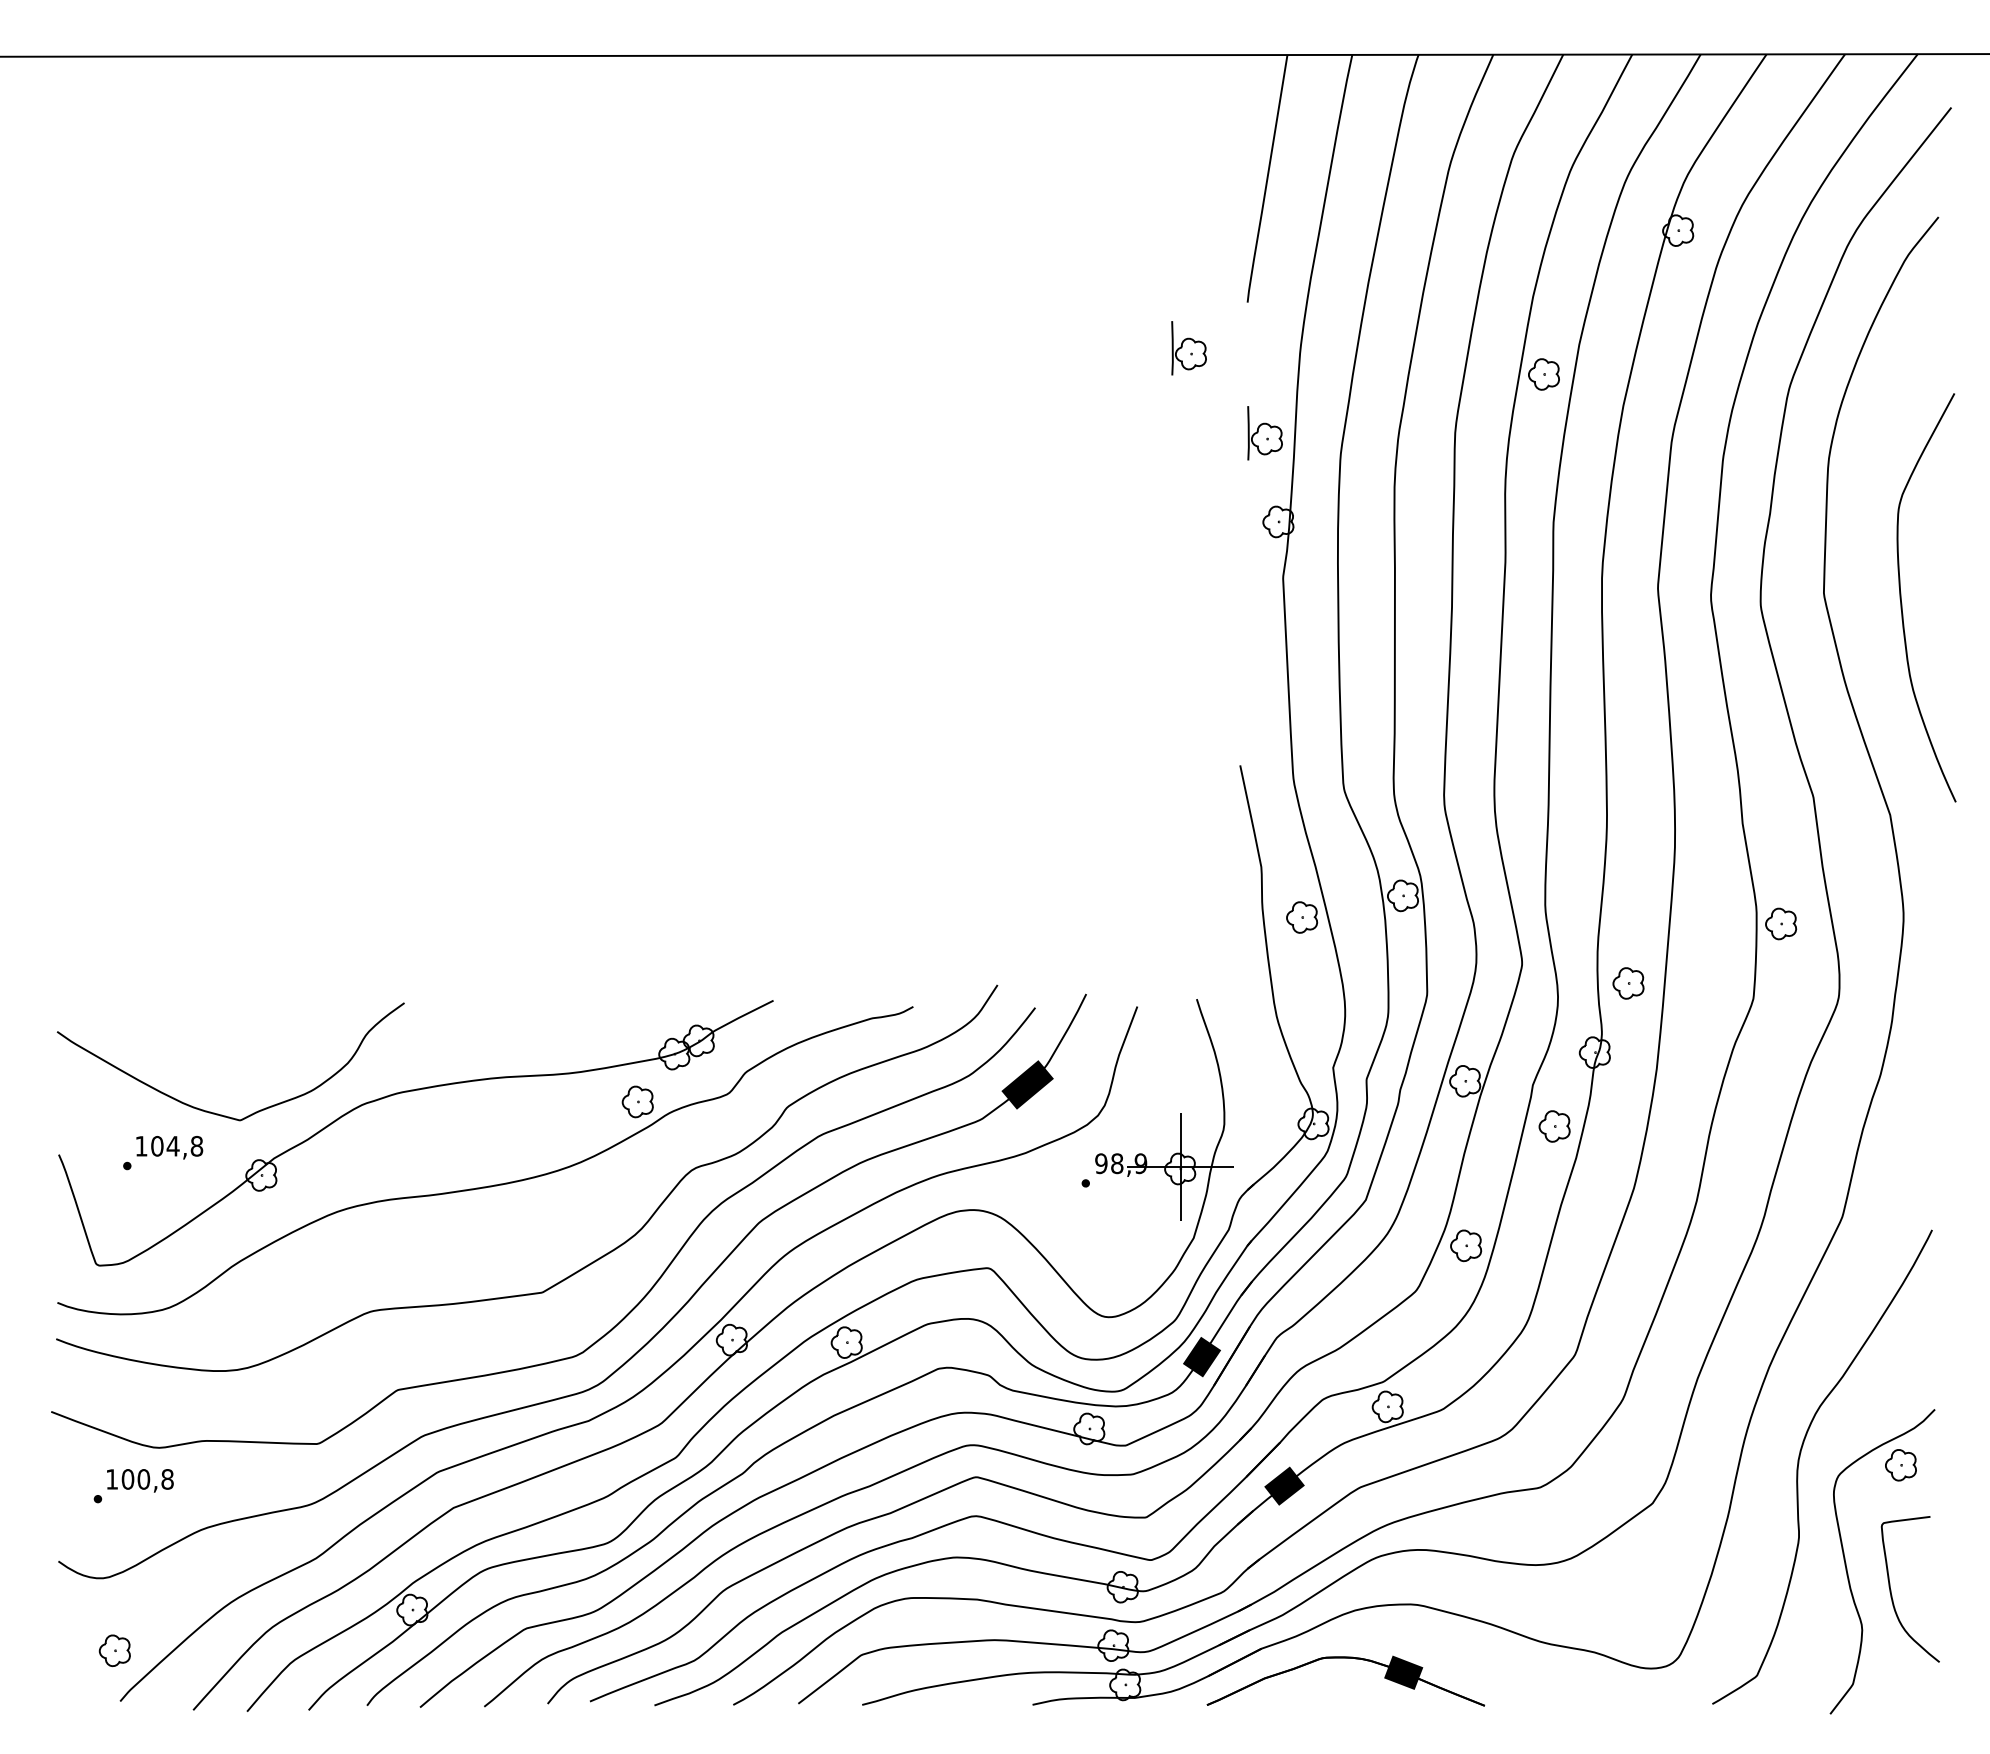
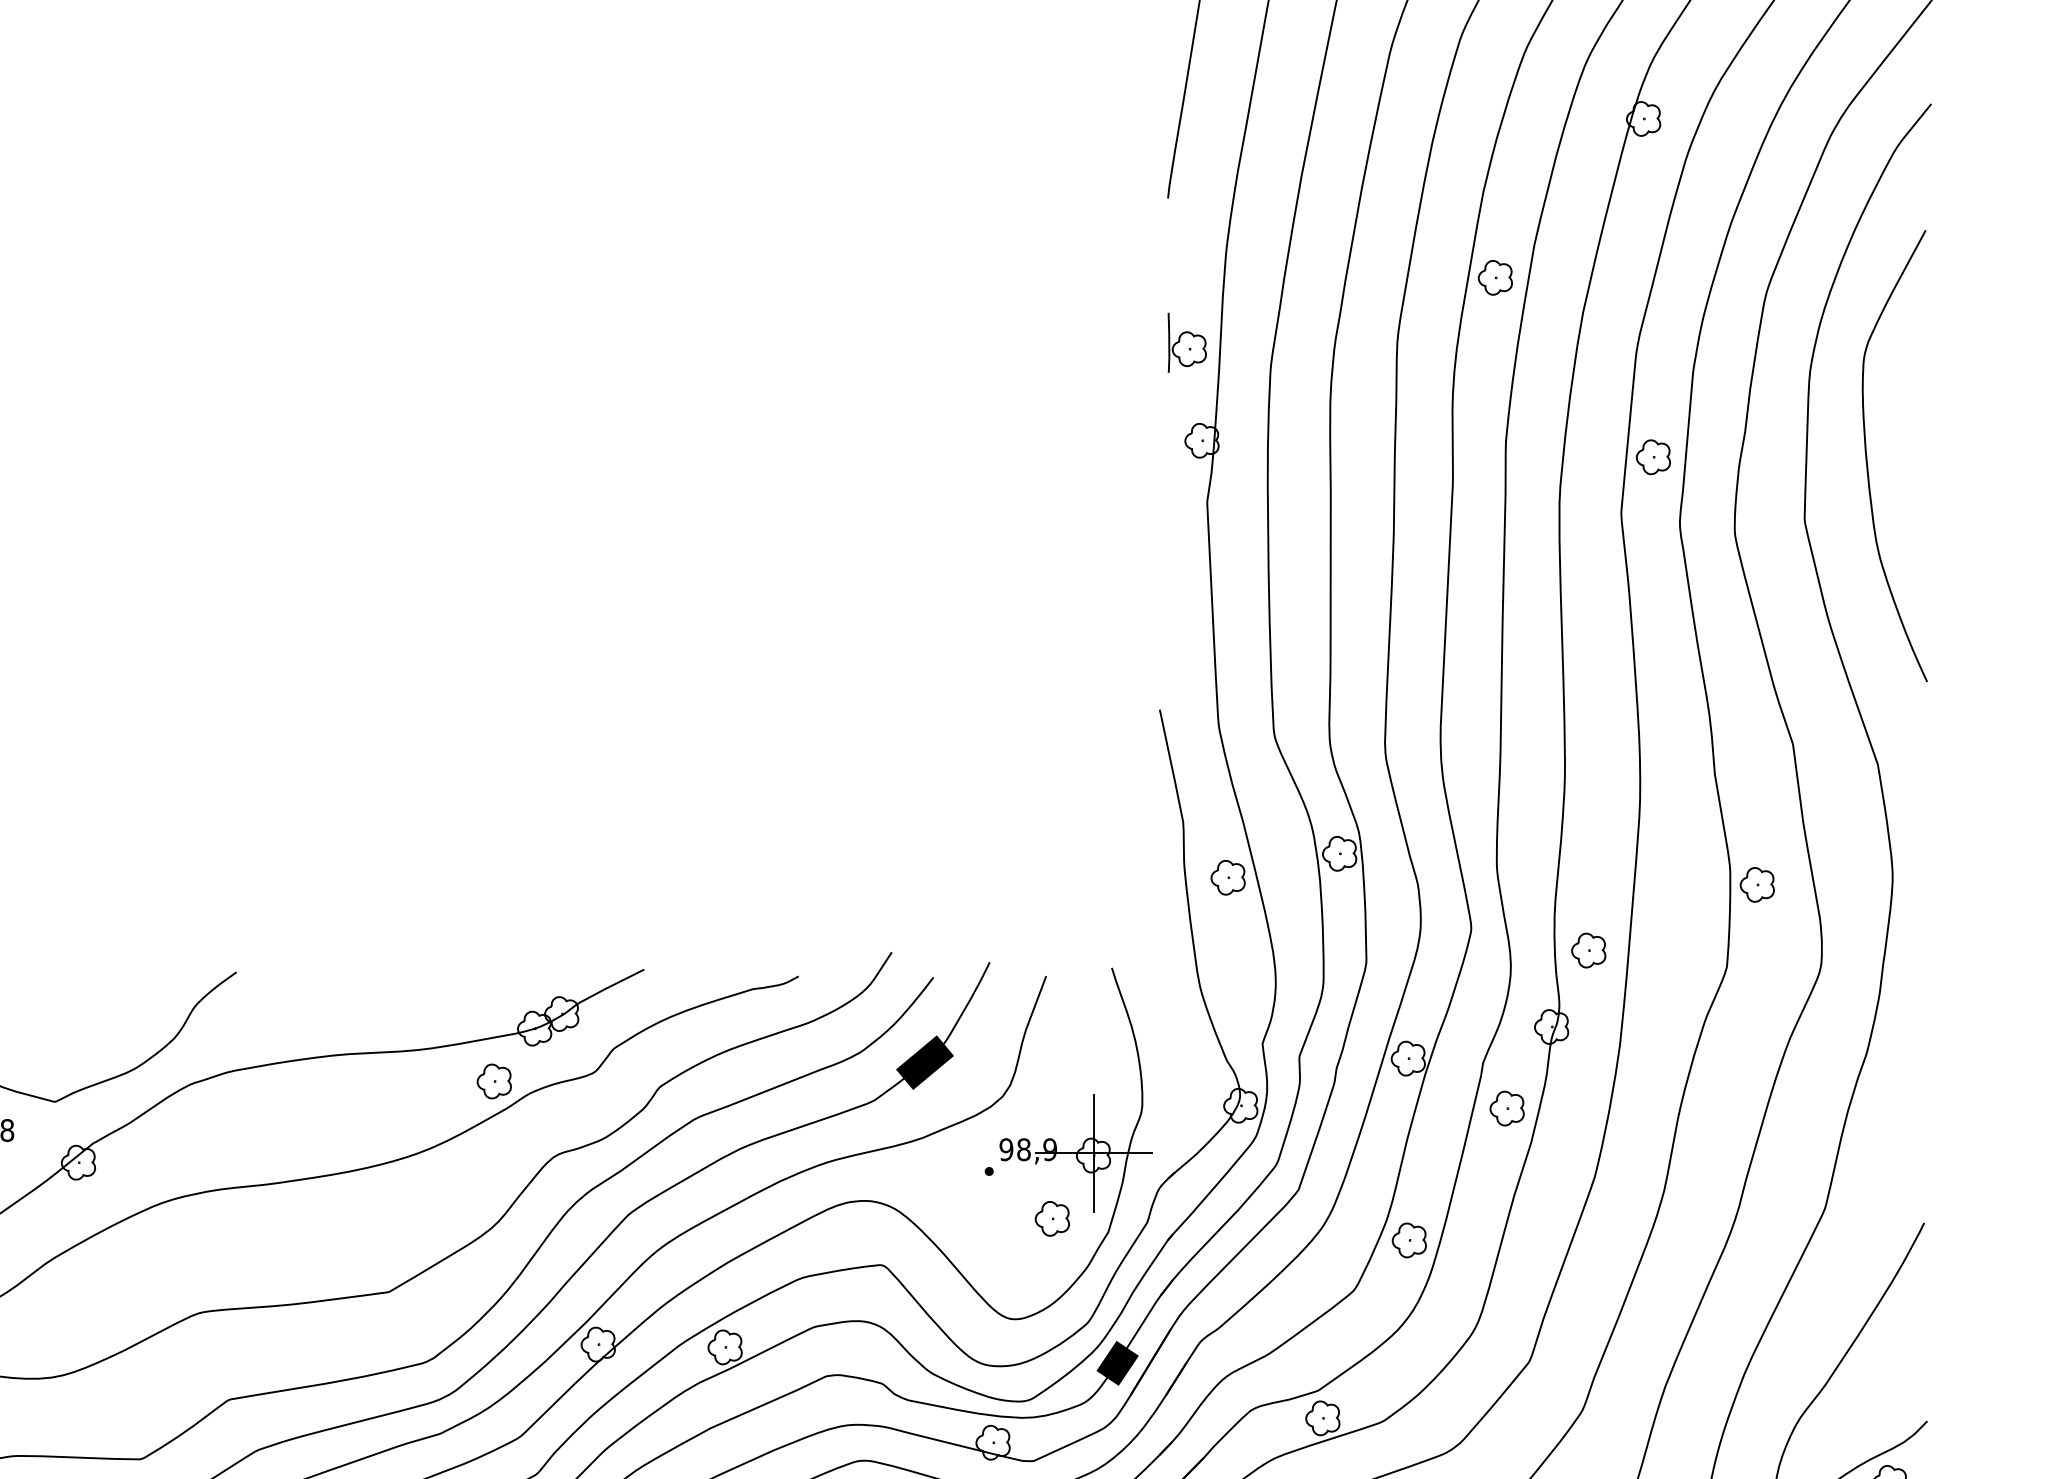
part: (1188, 348) -> (1102, 249), removed
part: (1686, 536) -> (1652, 456), added
curve: (1902, 603) -> (1868, 462), moved
part: (1142, 1226) -> (1051, 1219), added

